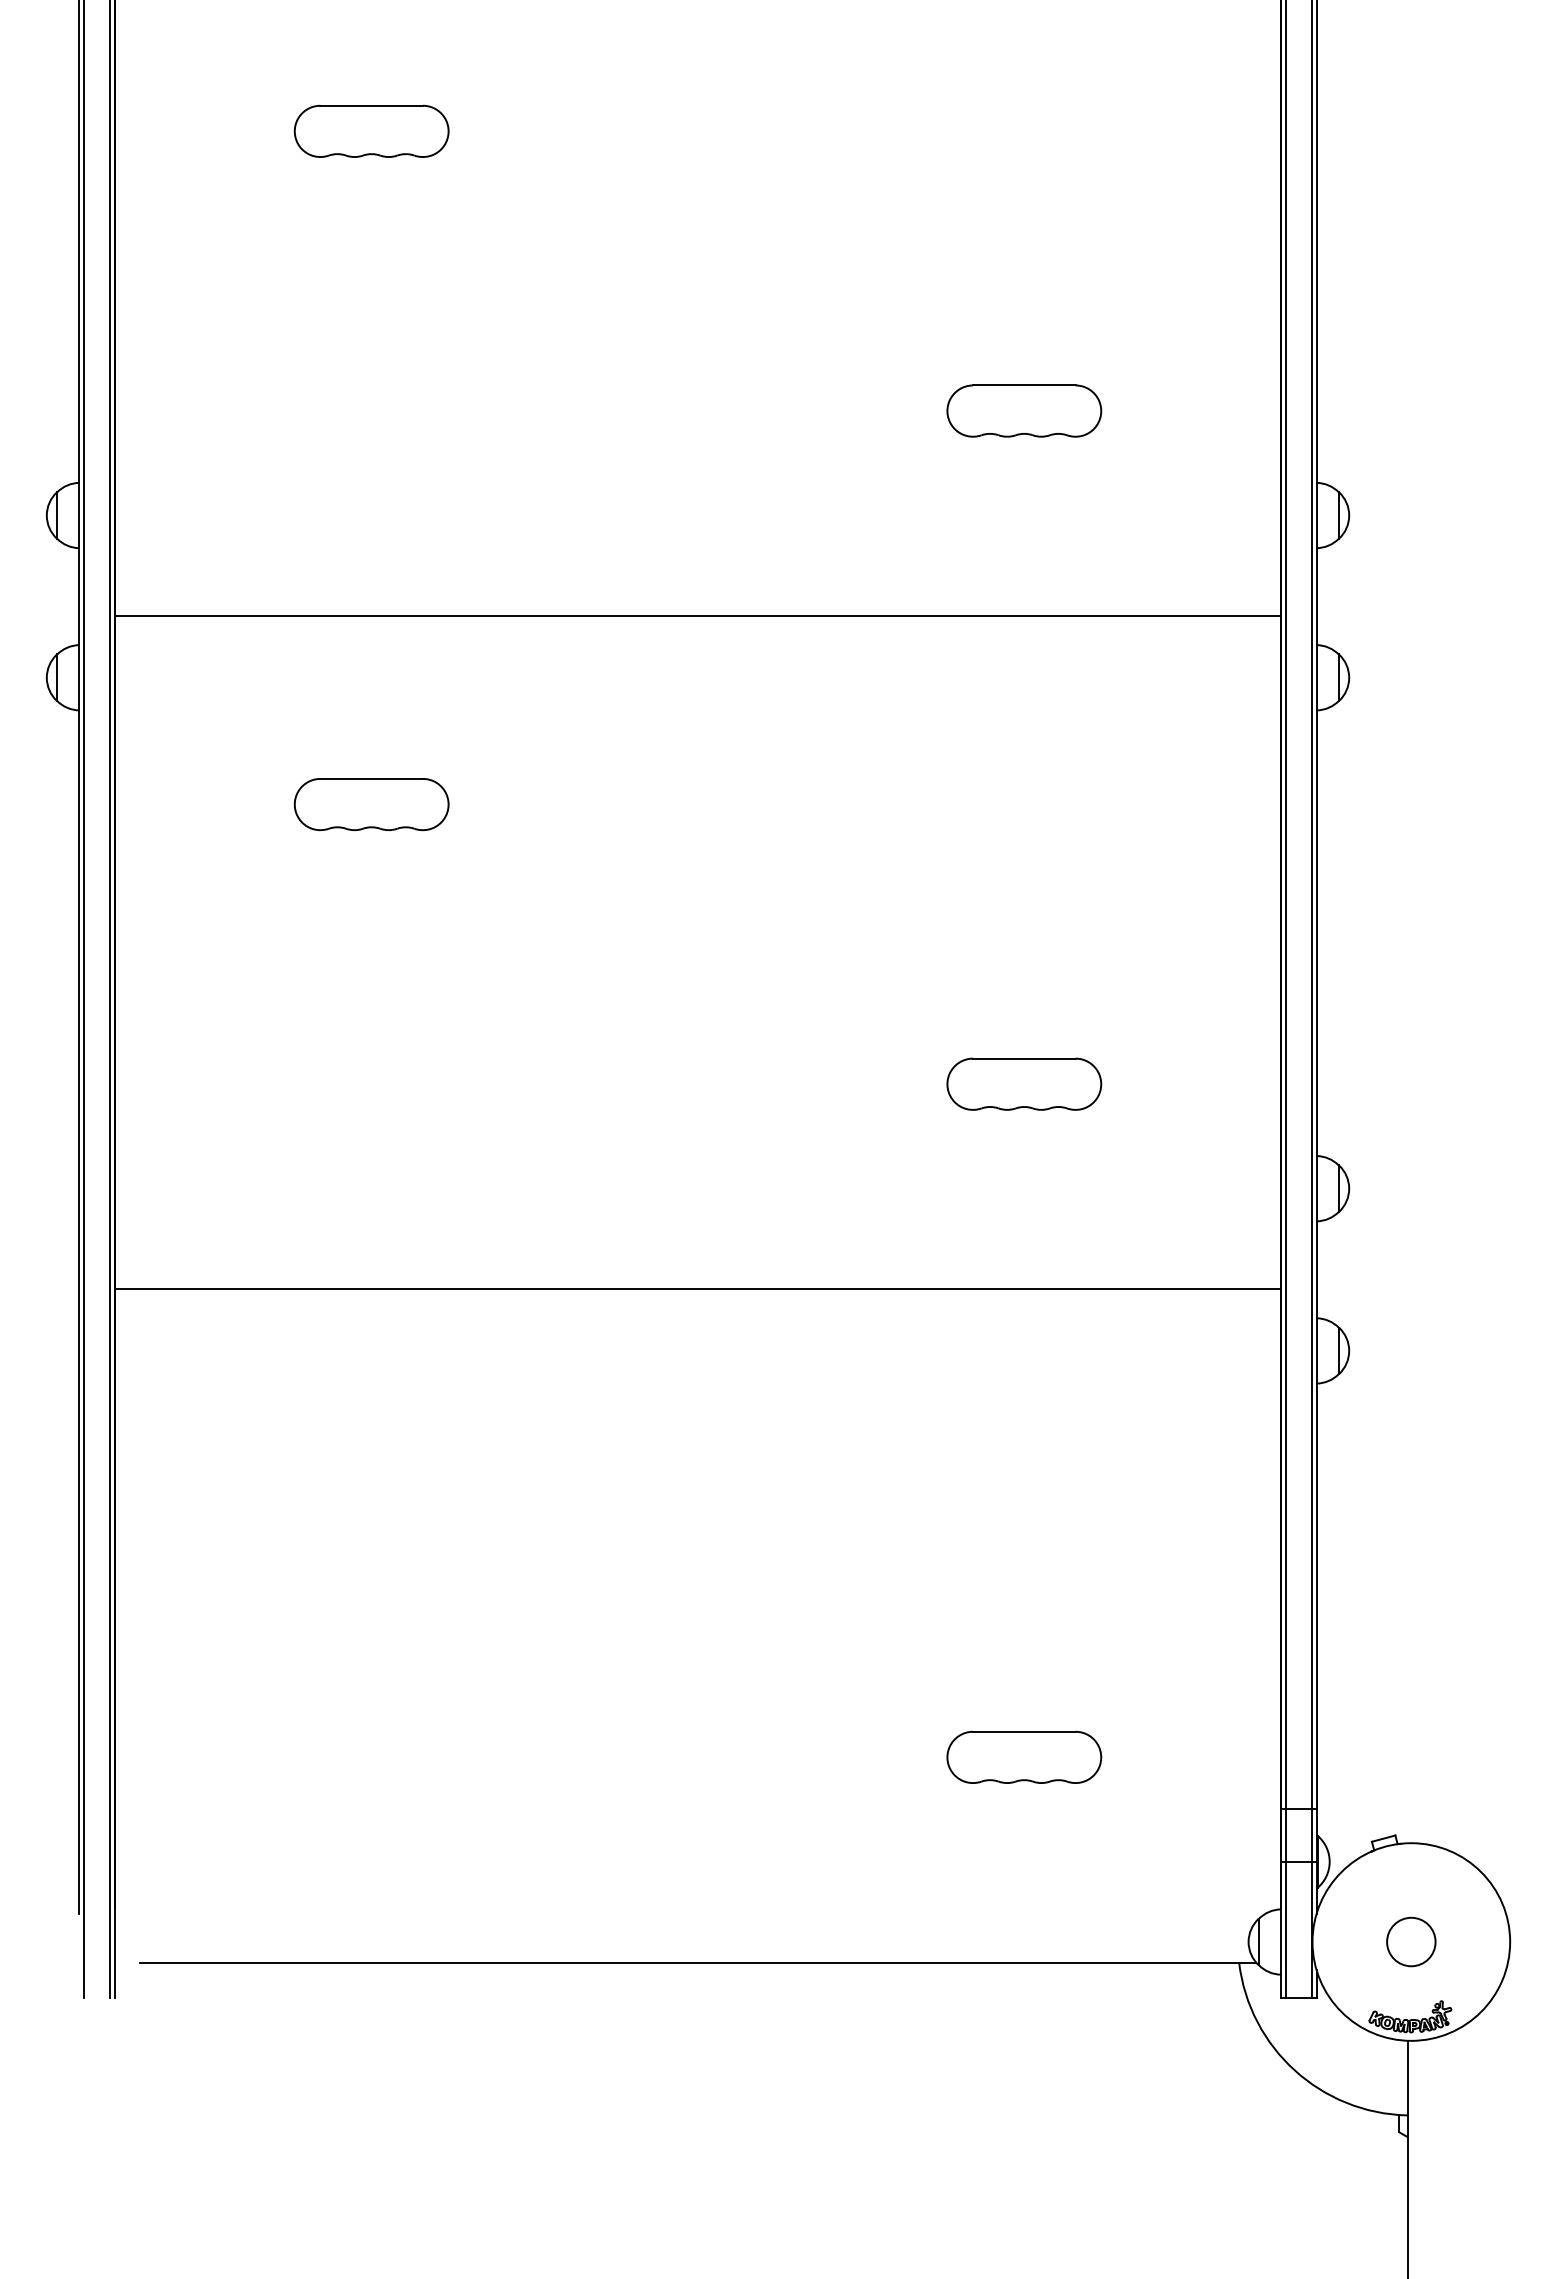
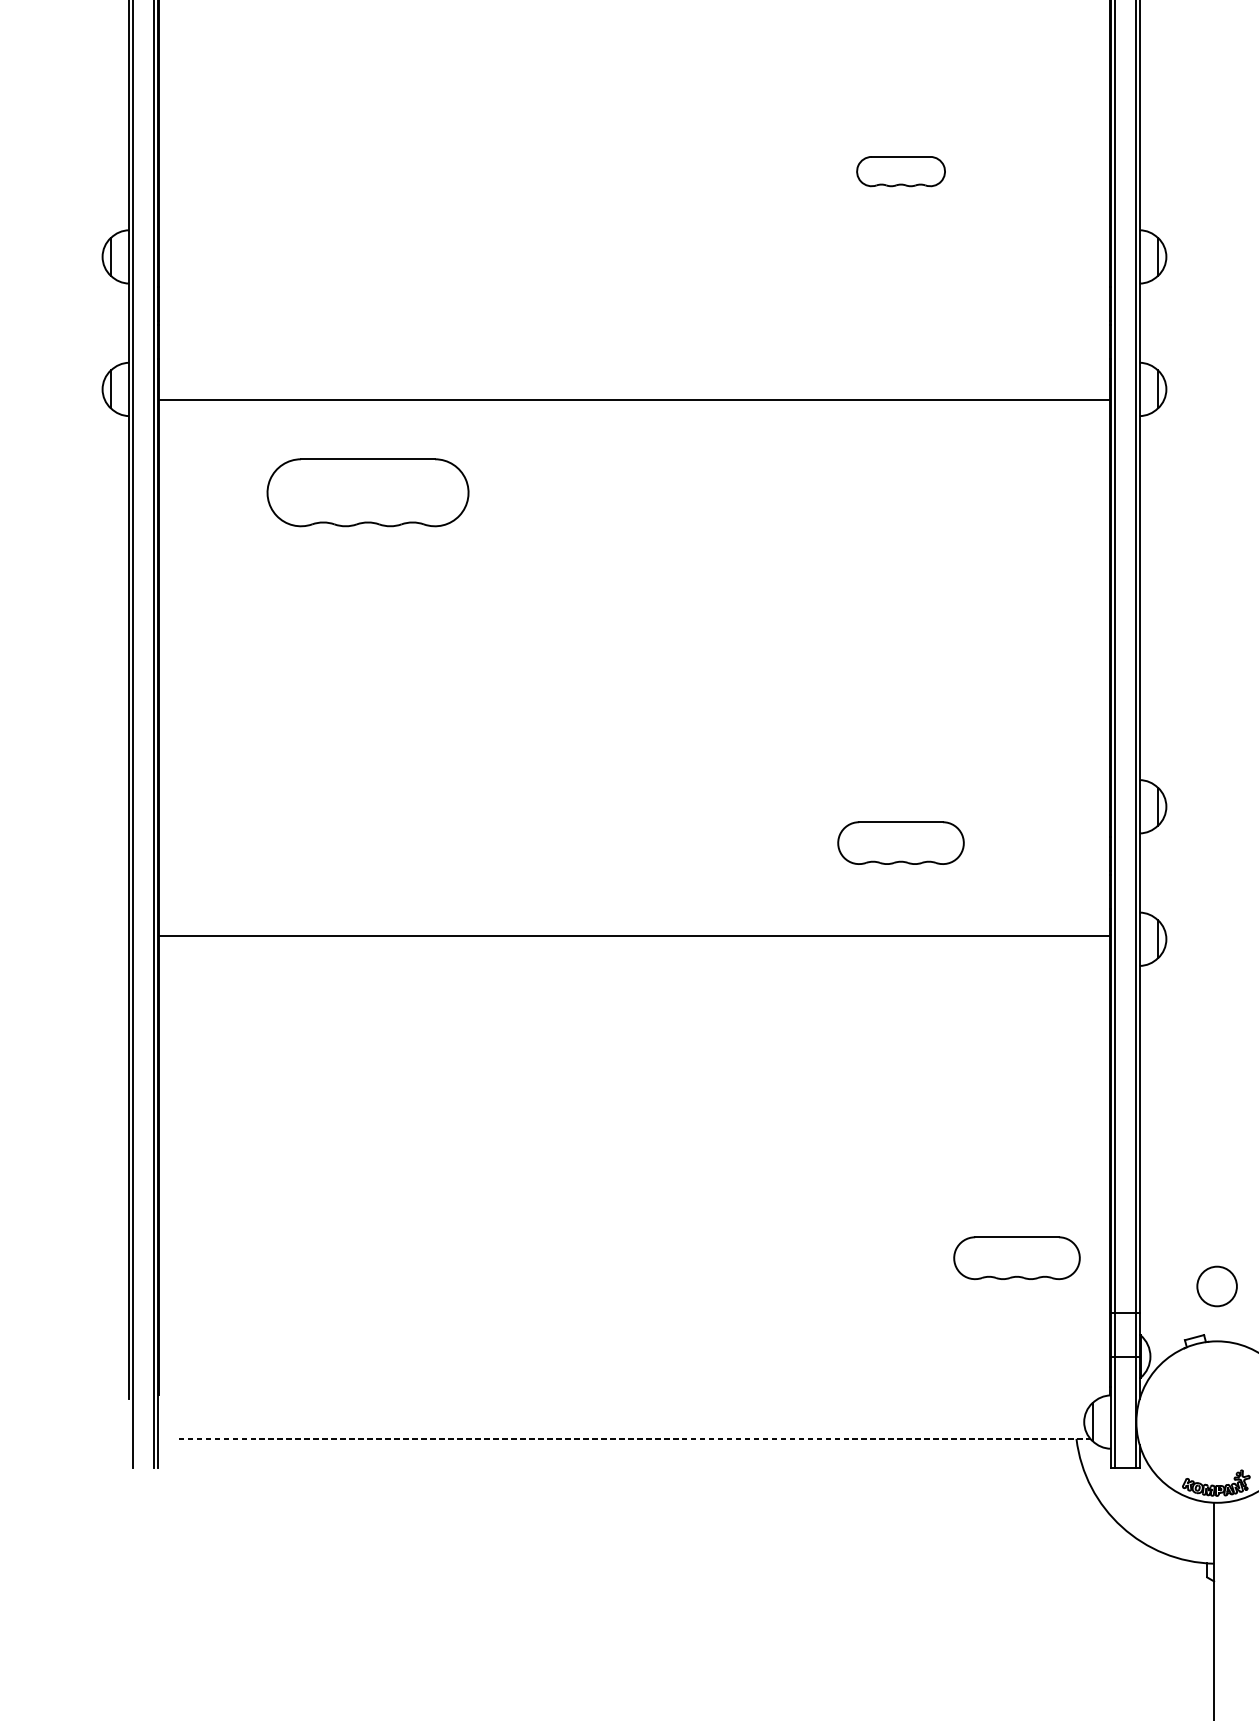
part: (1024, 410) -> (901, 171), size x0.7
line: (697, 616) -> (634, 400), moved
part: (371, 804) -> (367, 492), size x1.6
part: (1024, 1083) -> (901, 842), moved
line: (697, 1289) -> (634, 936), moved
part: (1024, 1756) -> (1017, 1257), moved
circle: (1411, 1941) -> (1217, 1286), moved
line: (698, 1962) -> (634, 1438), solid -> dashed

